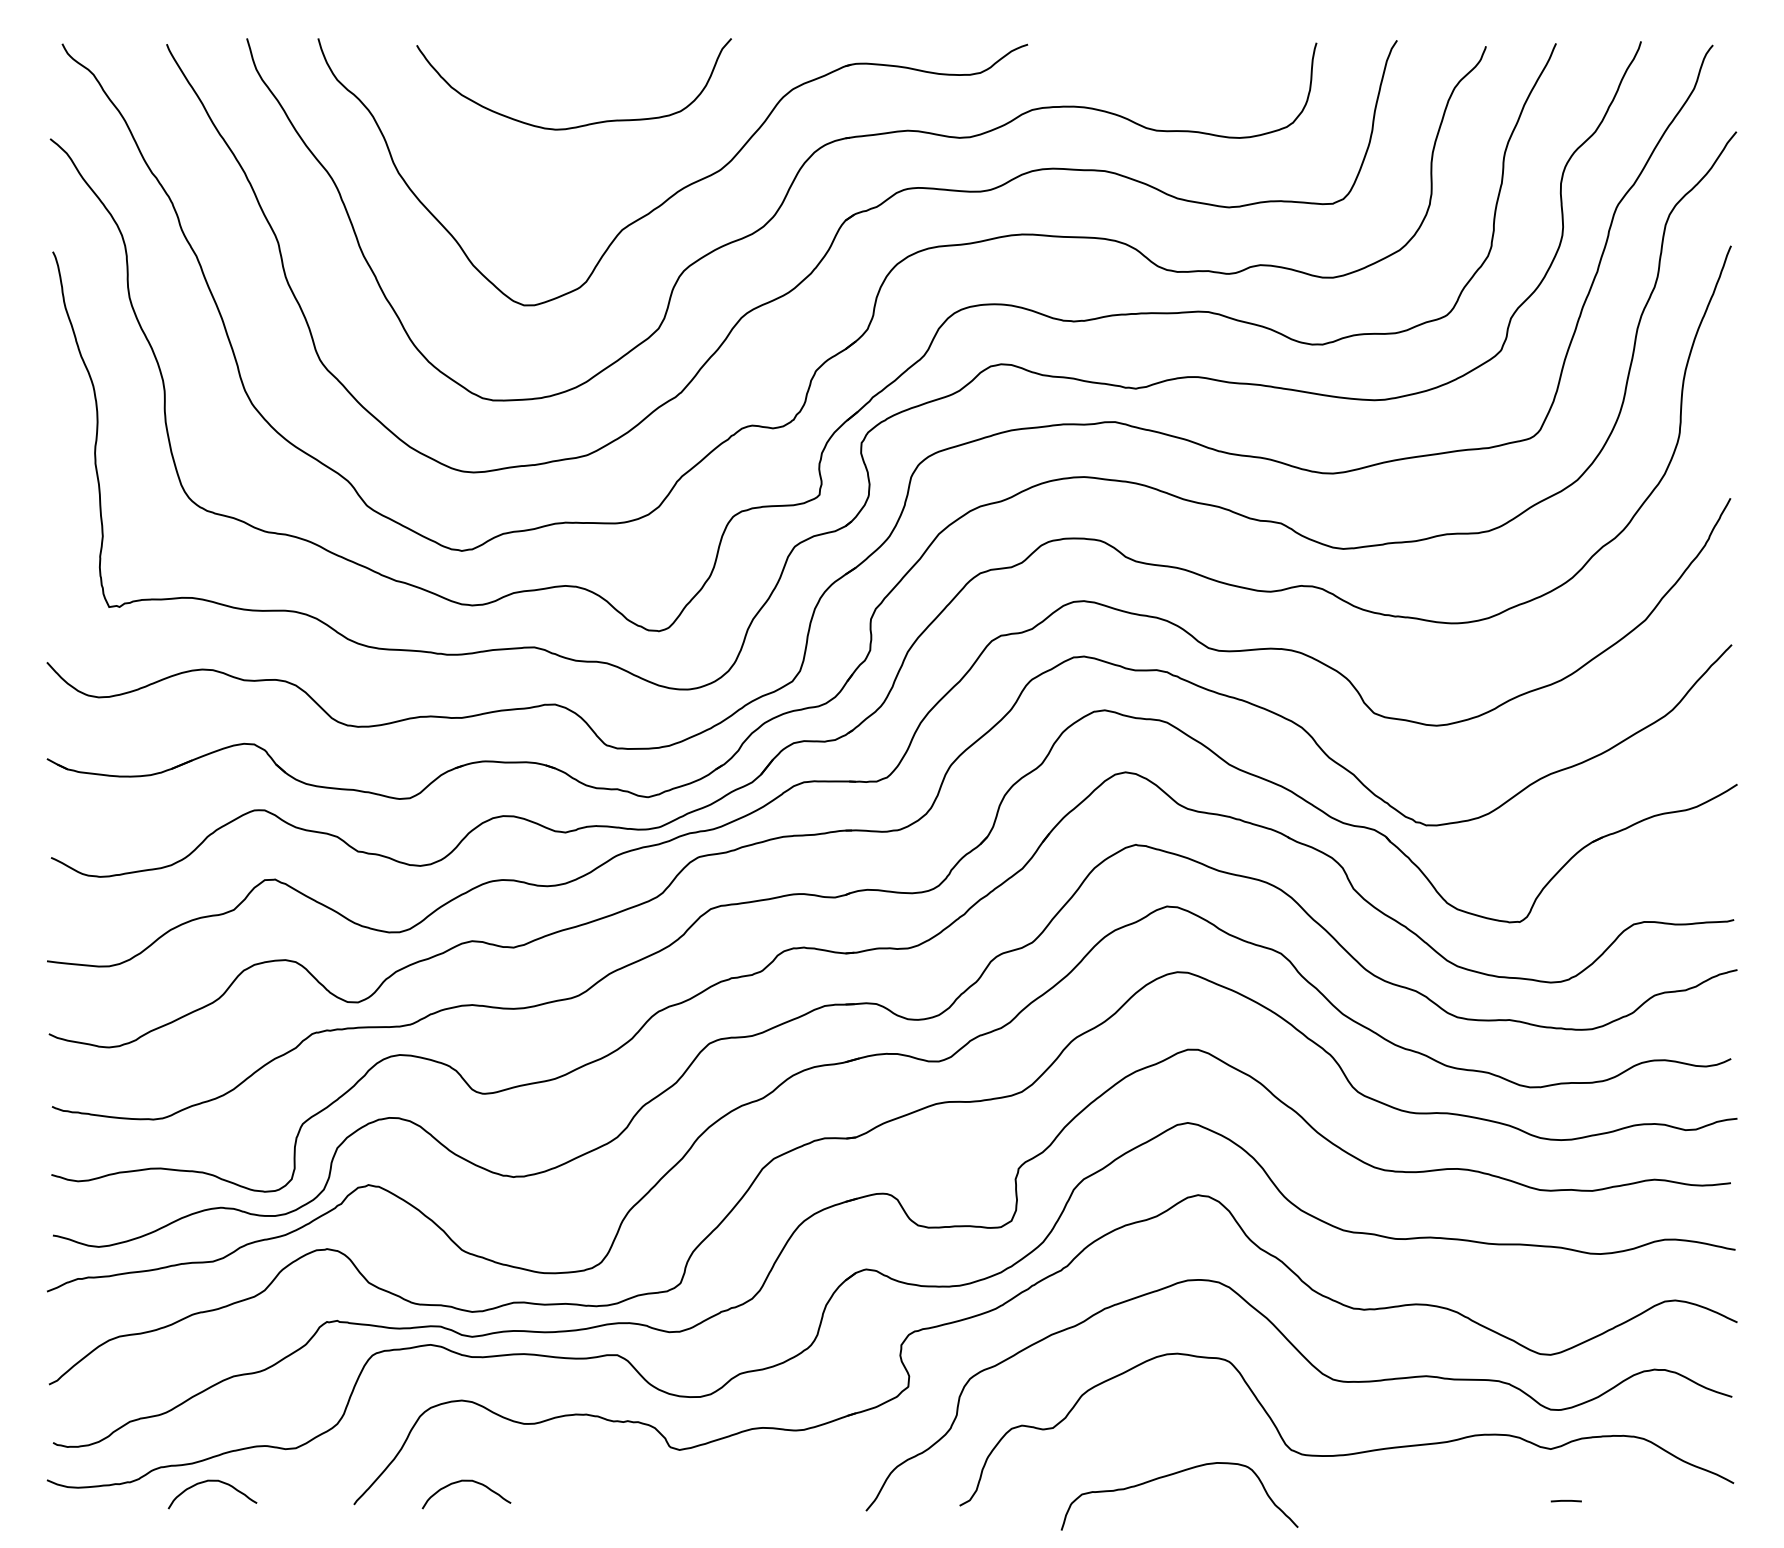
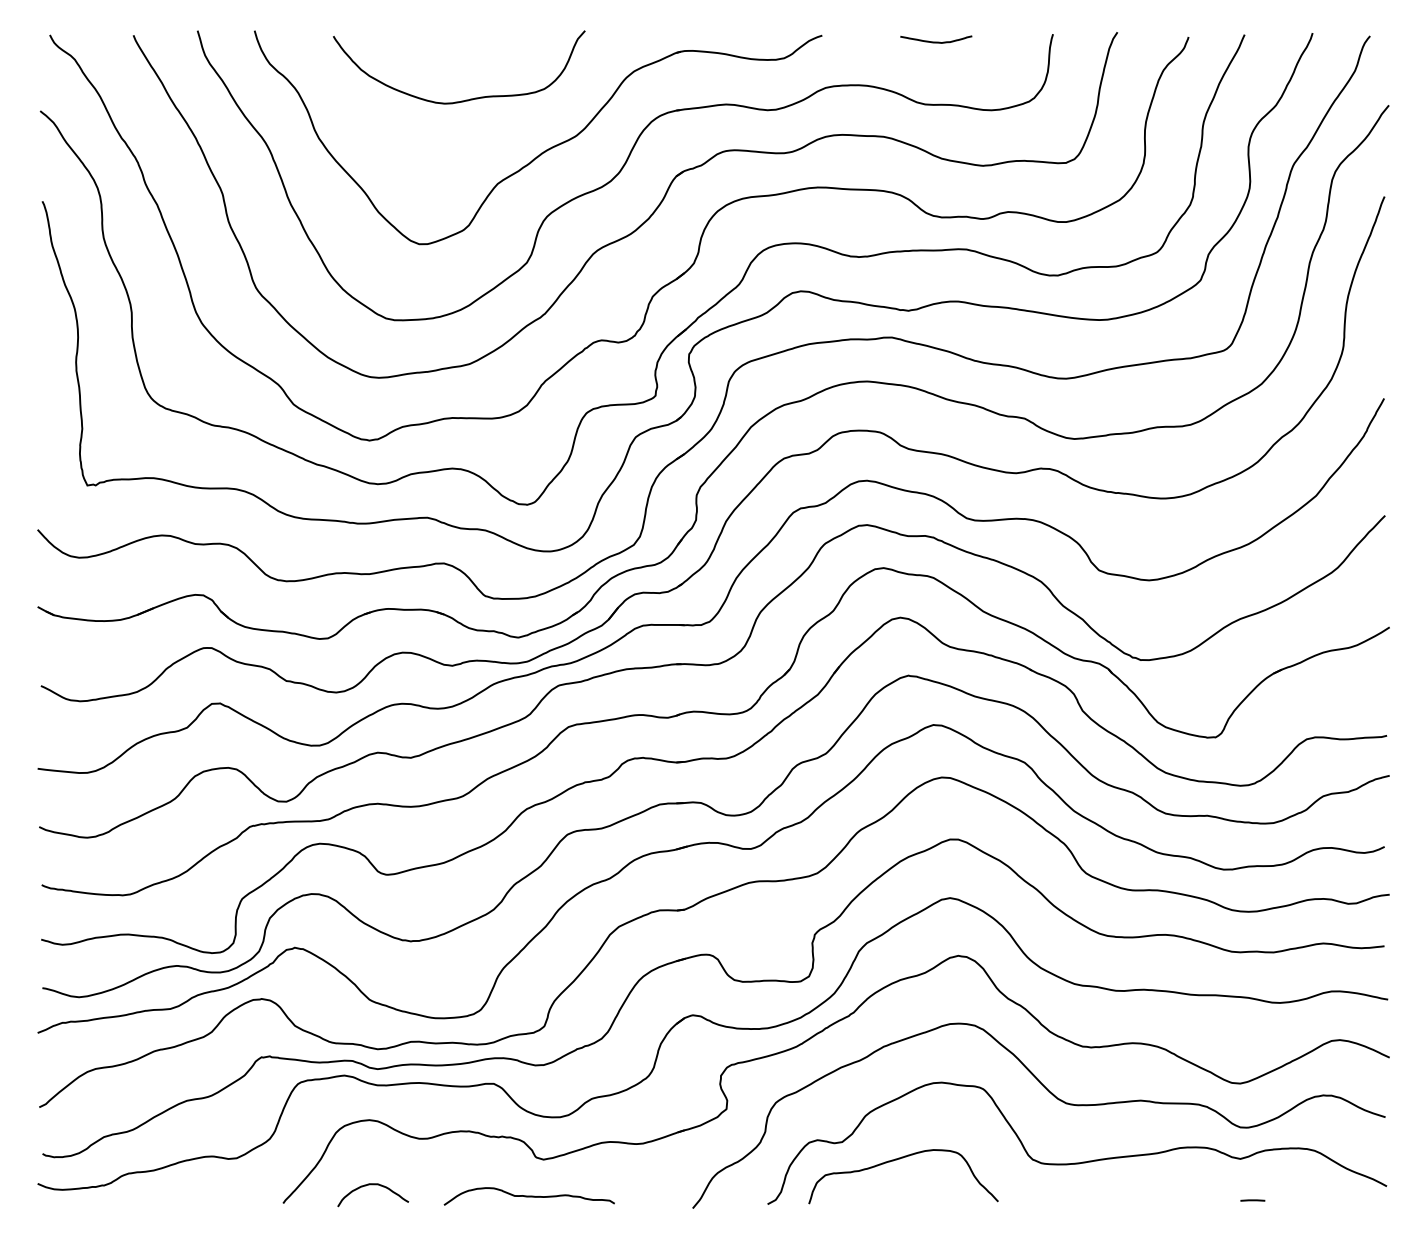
curve: (1170, 52) -> (936, 41), added
curve: (1172, 1475) -> (897, 1160), moved
curve: (212, 1481) -> (170, 1184), removed
curve: (661, 1495) -> (529, 1196), added

